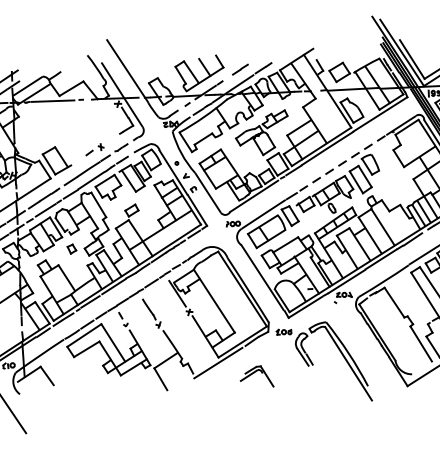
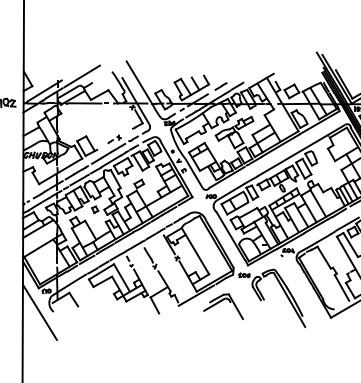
line: (44, 63) -> (81, 76), added
line: (340, 164) -> (289, 157), dashed -> solid
part: (256, 376) -> (223, 306), size x1.67

